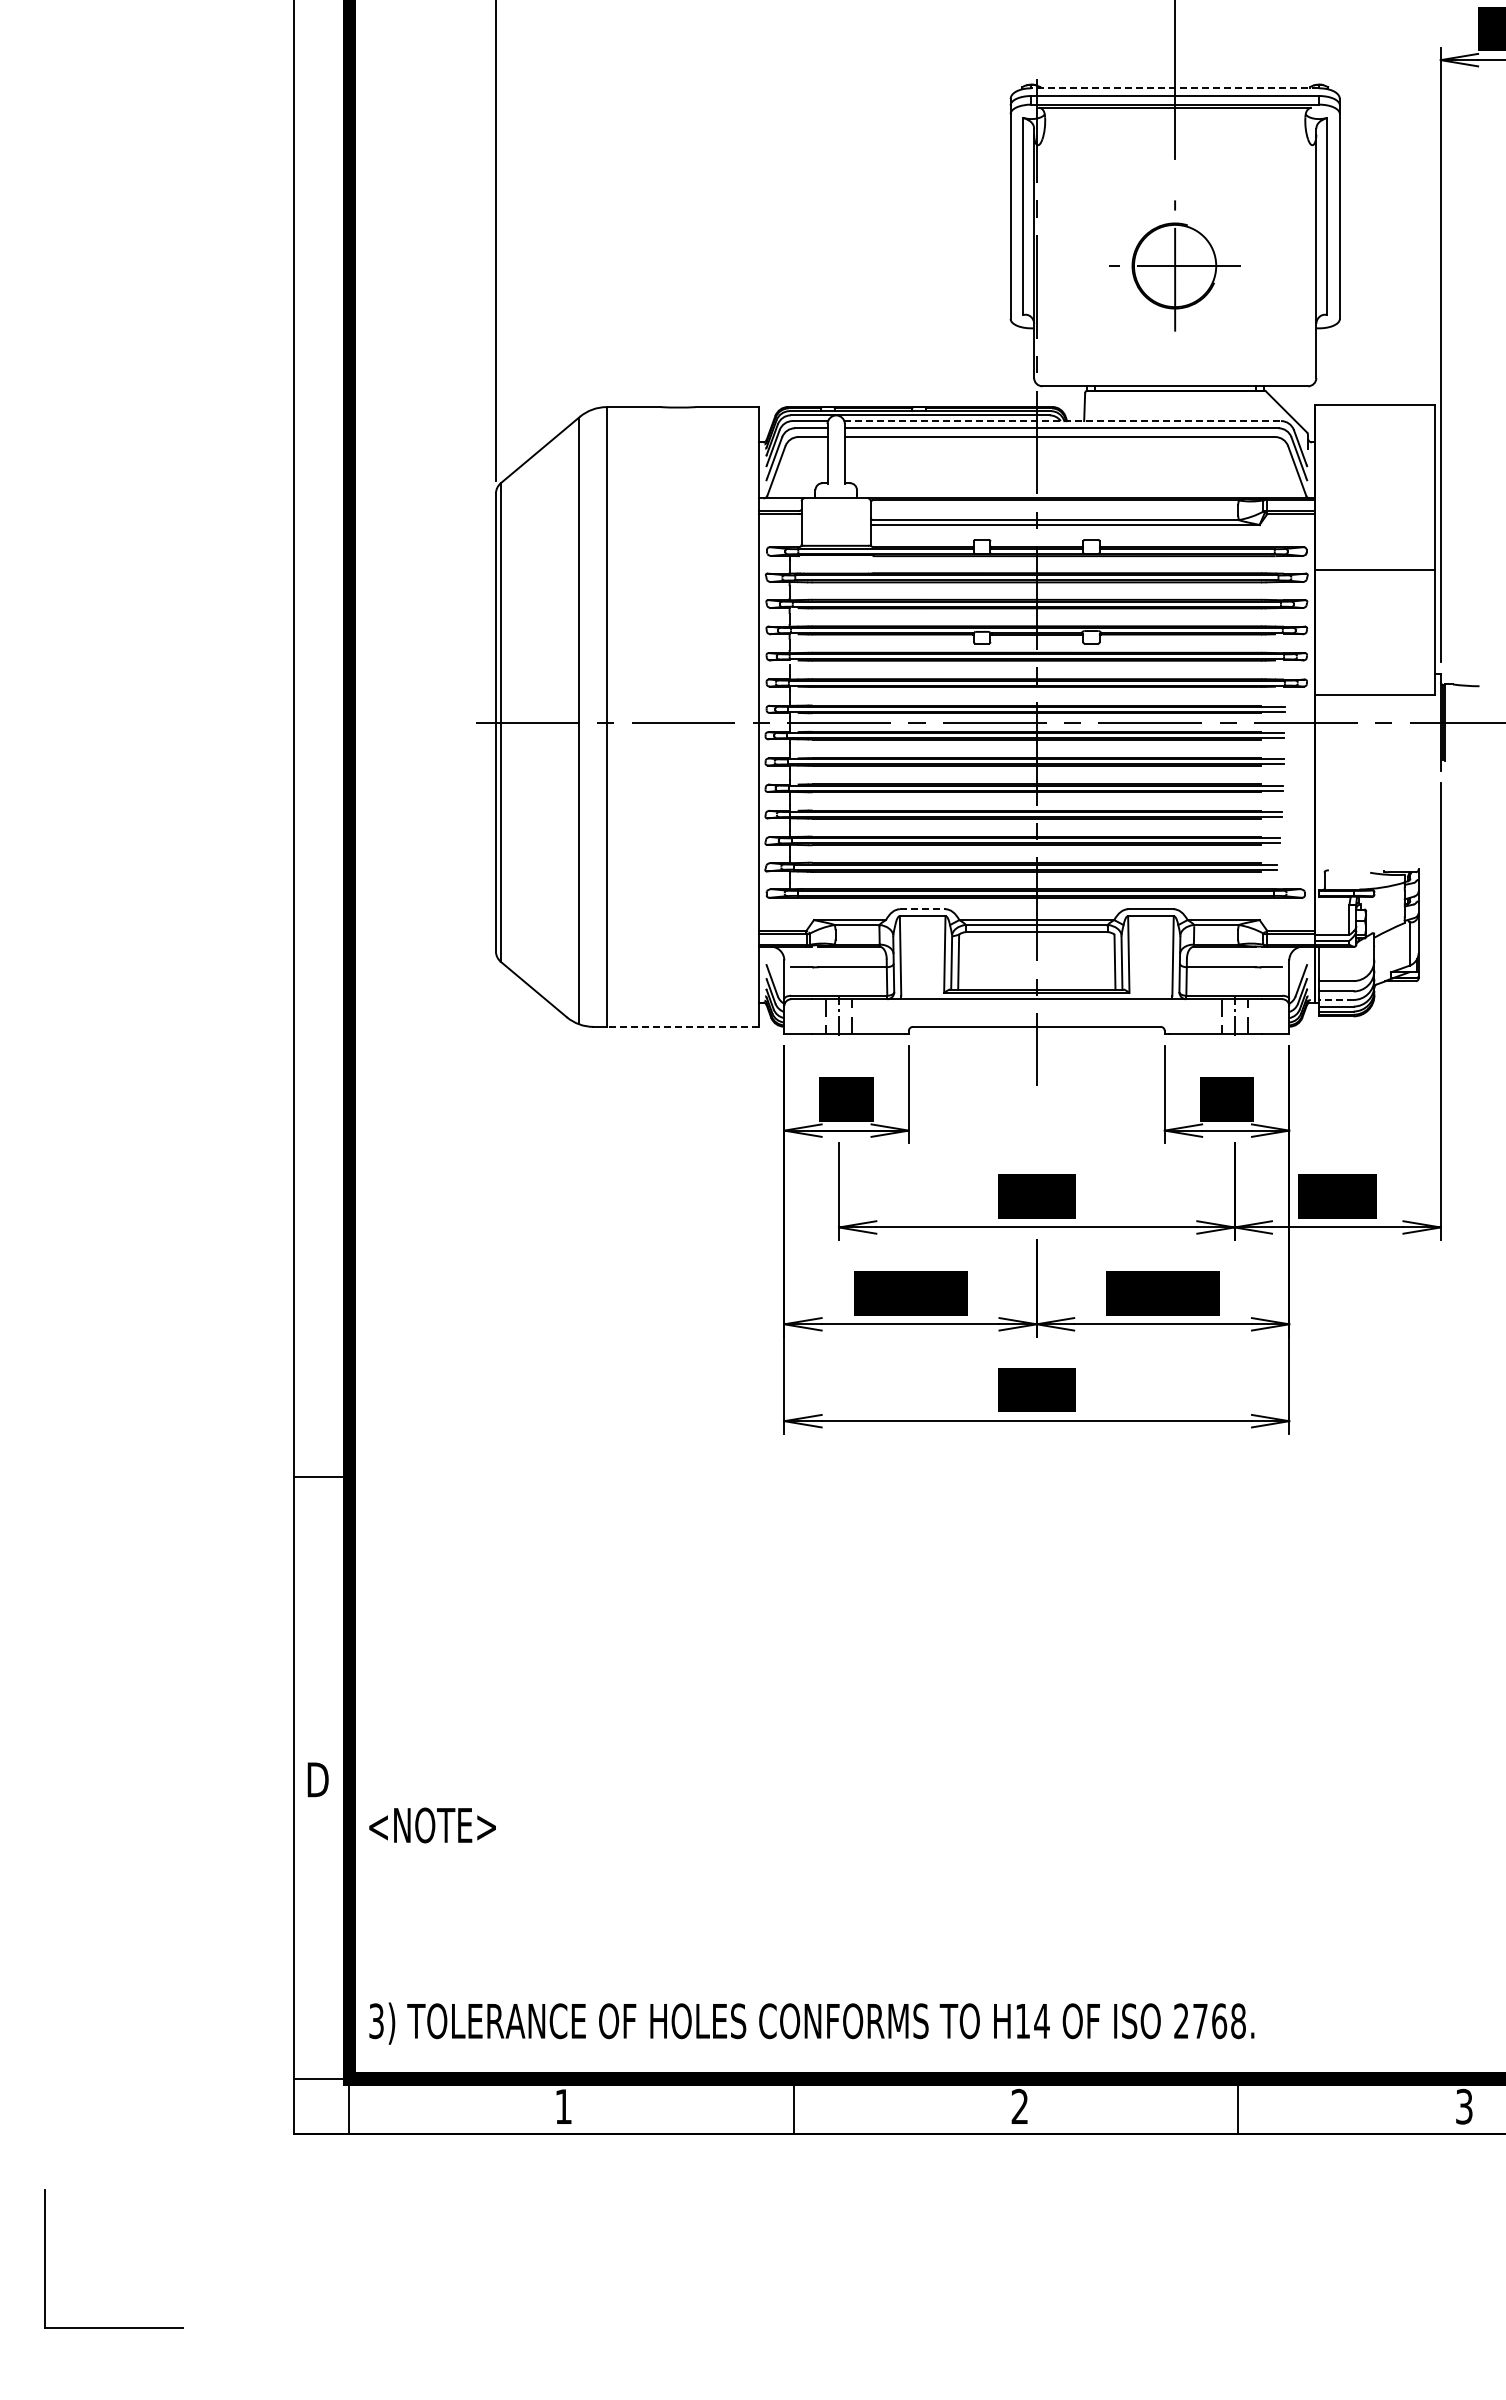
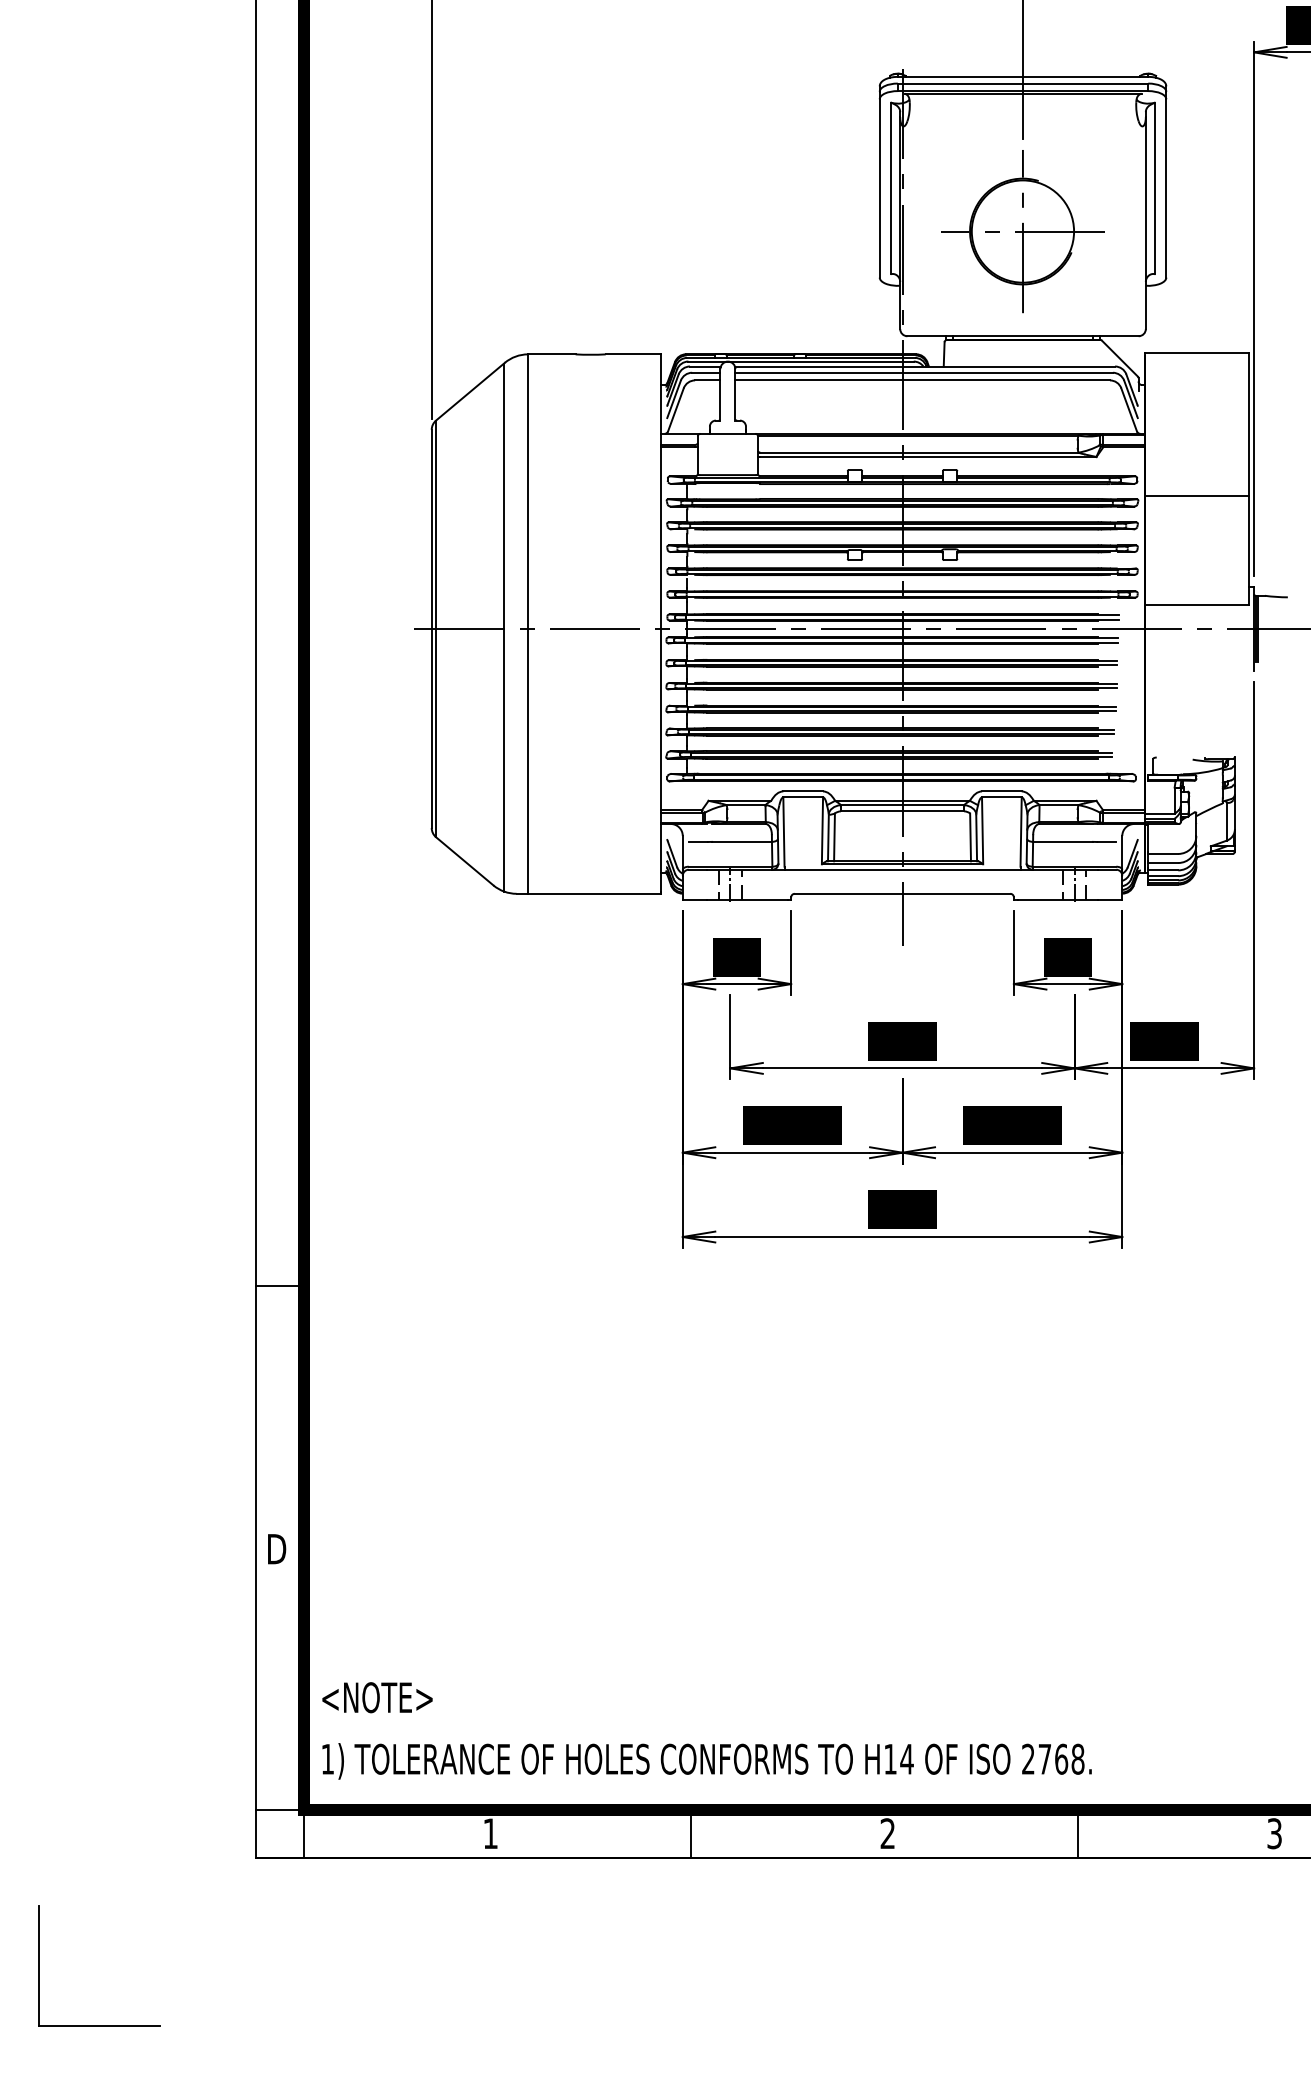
line: (1175, 88) -> (1023, 77), dashed -> solid
part: (1174, 265) -> (1022, 231), size x1.43
line: (1063, 421) -> (925, 366), dashed -> solid
line: (922, 909) -> (803, 791), dashed -> solid
line: (1335, 999) -> (1162, 869), dashed -> solid
line: (682, 1026) -> (594, 893), dashed -> solid
text: (432, 1825) -> (377, 1697), moved
text: (376, 2021) -> (327, 1759), 3) -> 1)

